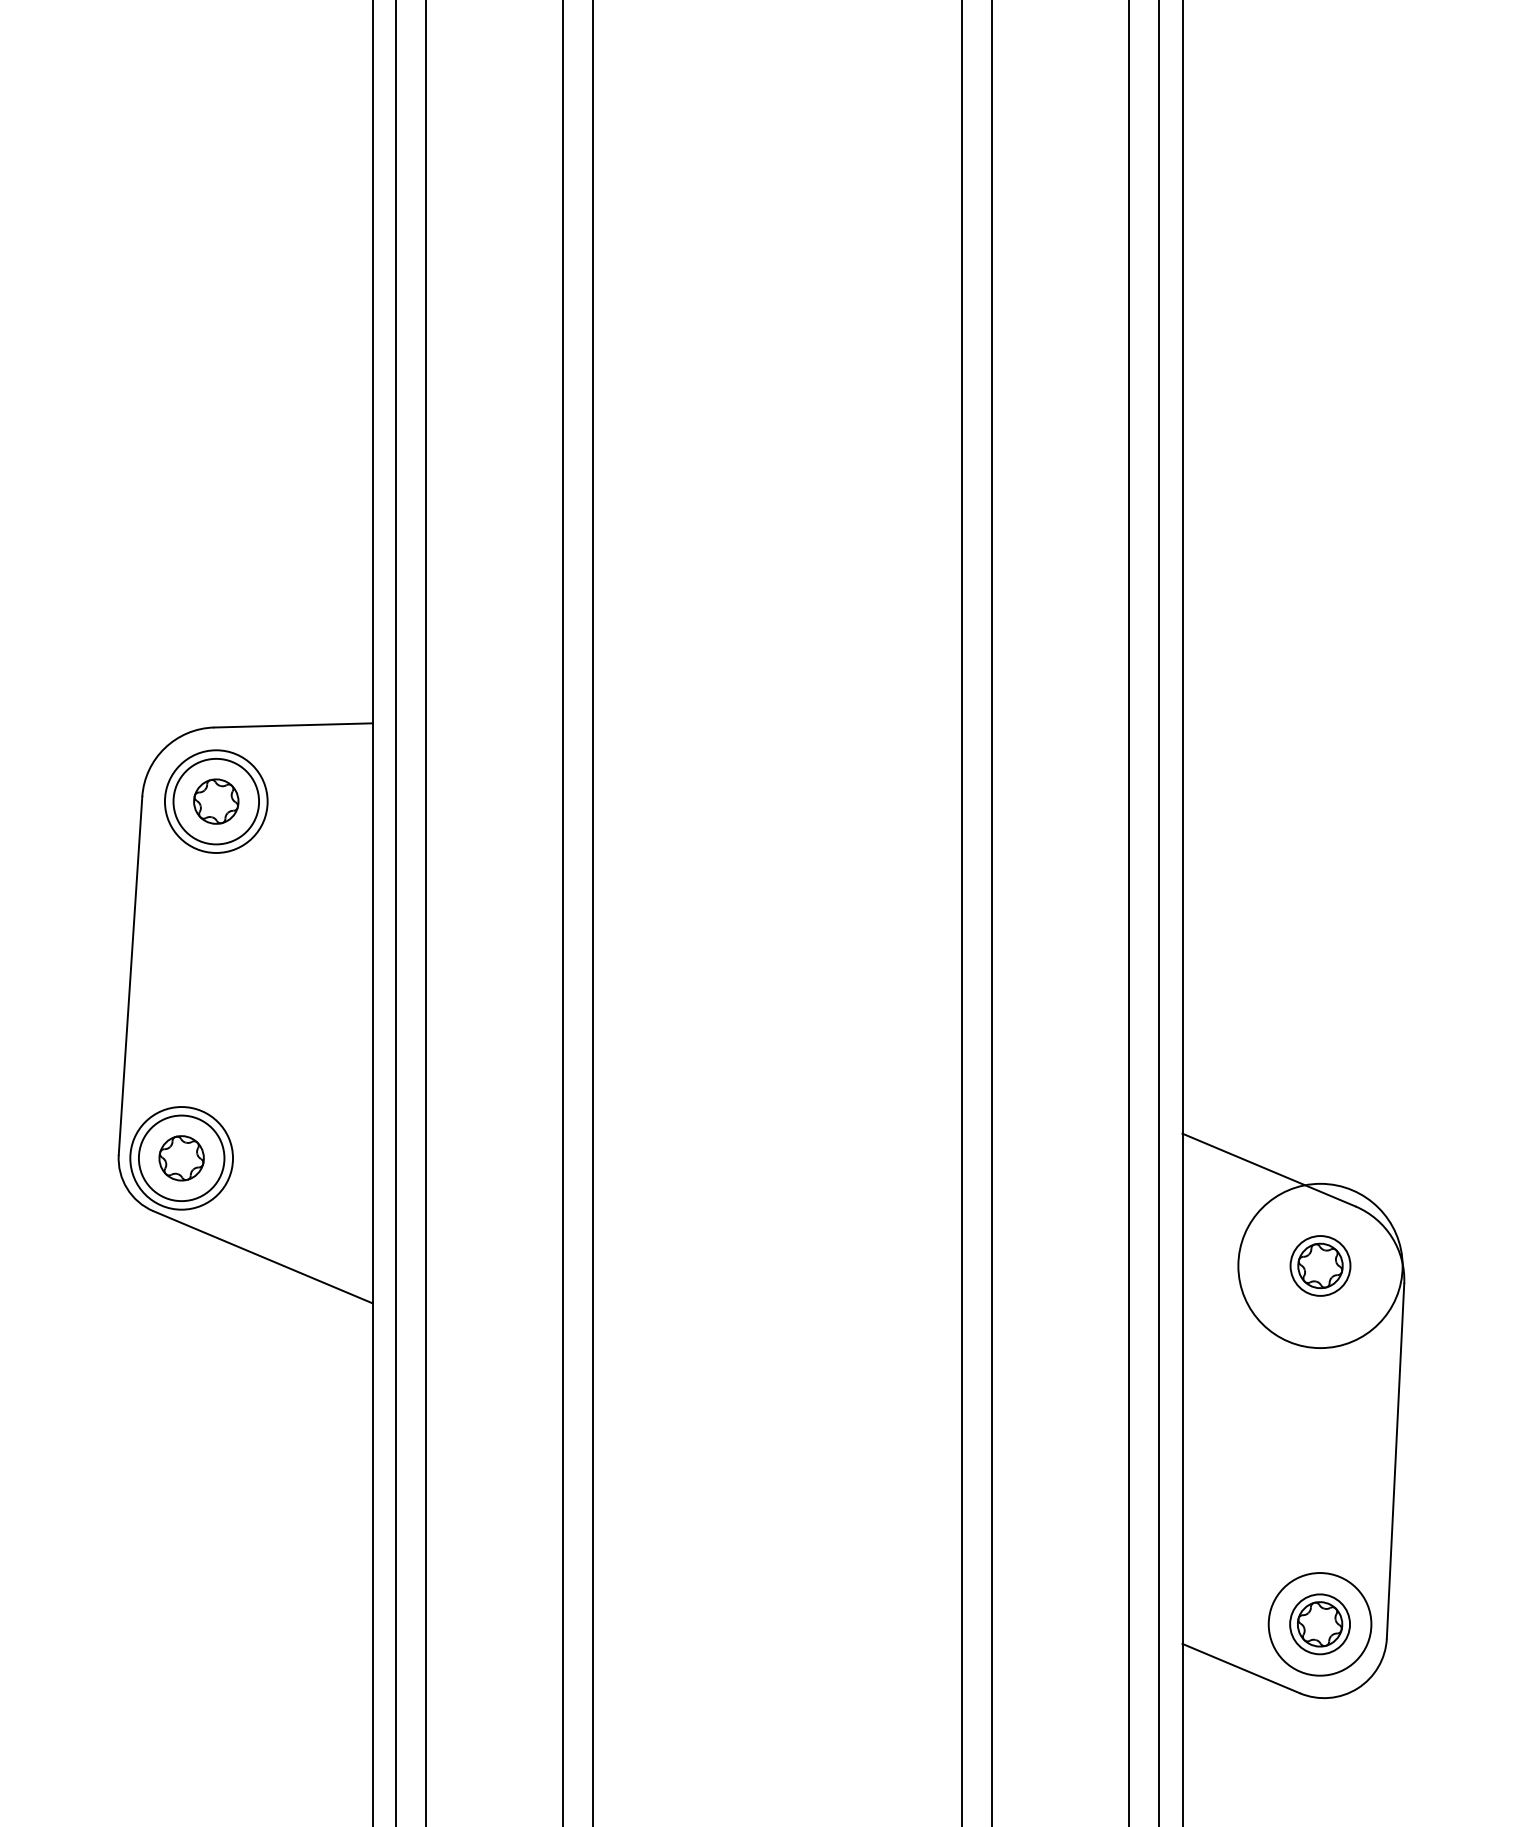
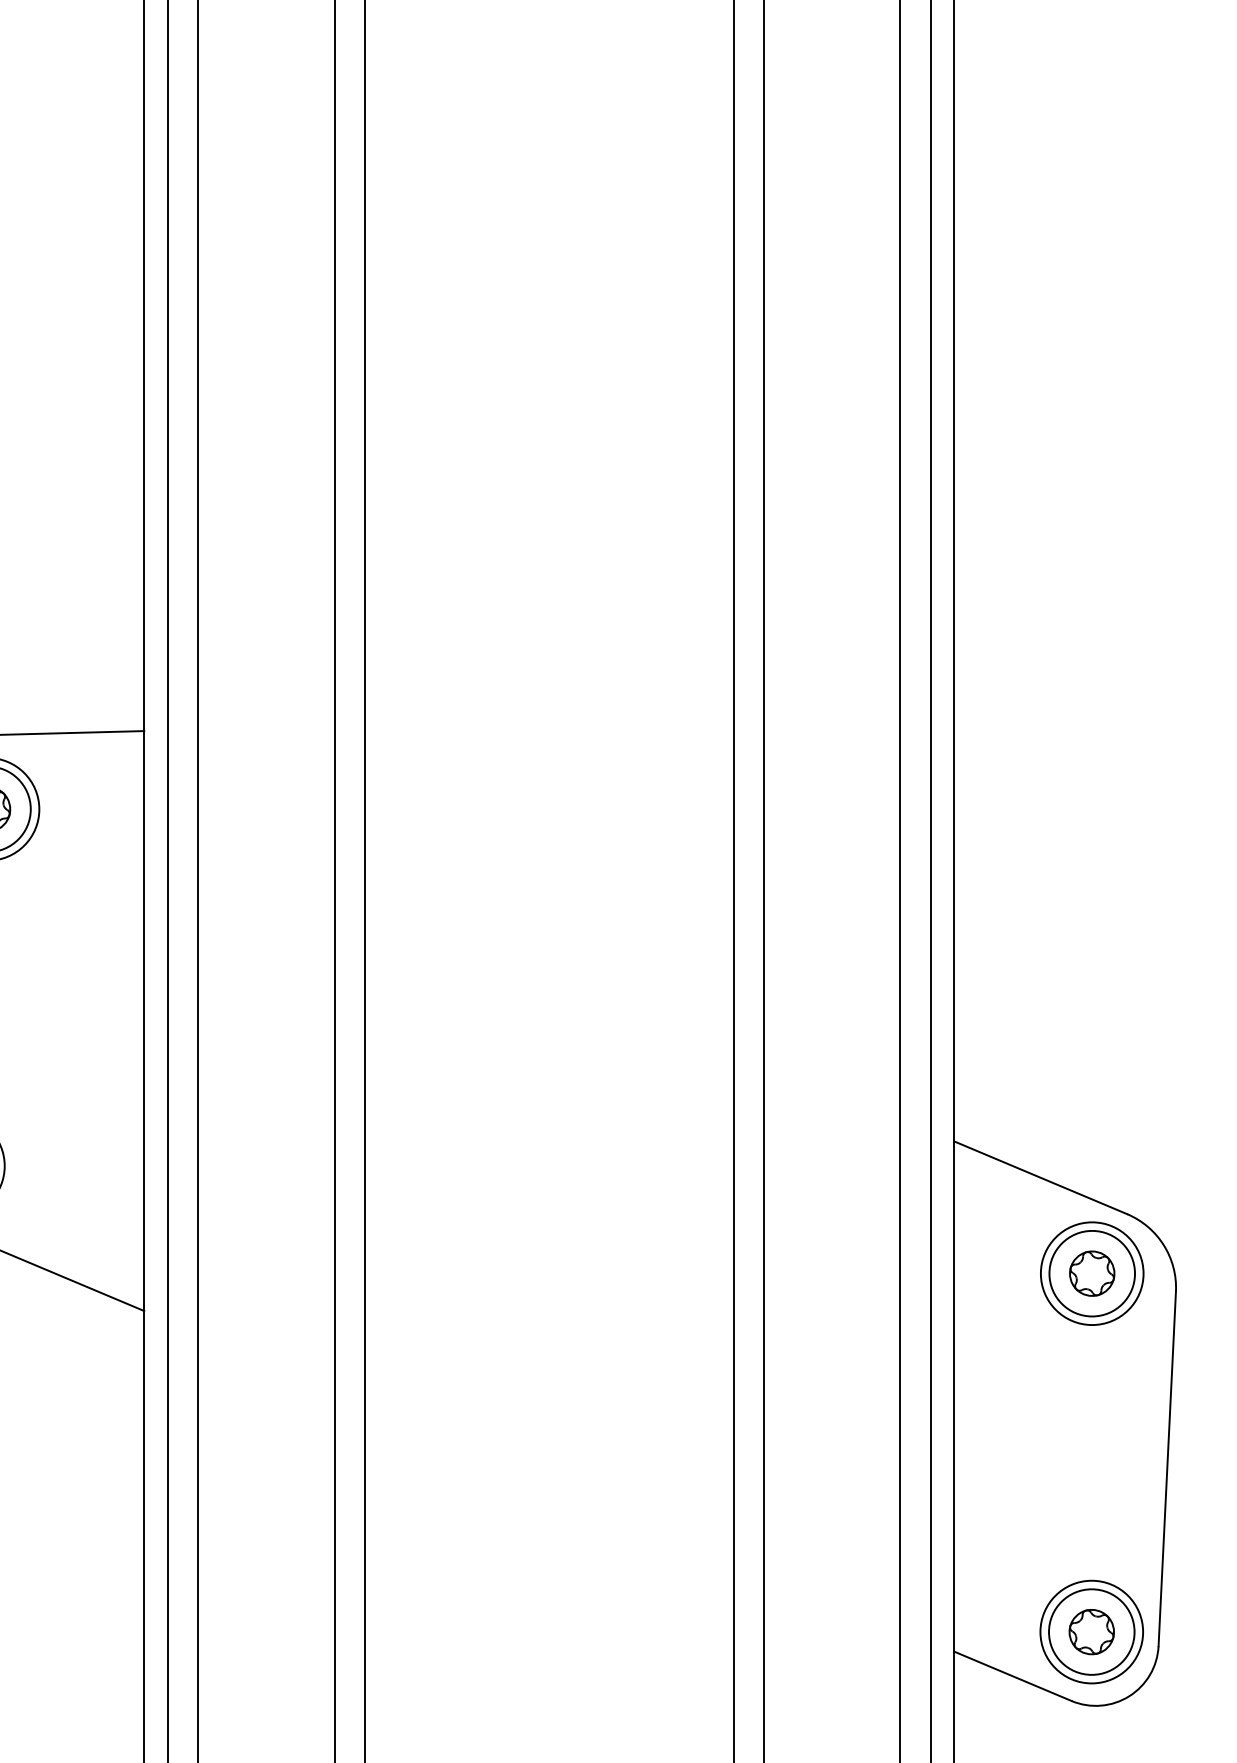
circle: (1320, 1265) -> (1092, 1273), size x0.62
circle: (1320, 1265) -> (1092, 1273), size x1.43
circle: (1319, 1624) -> (1091, 1632), size x1.43

